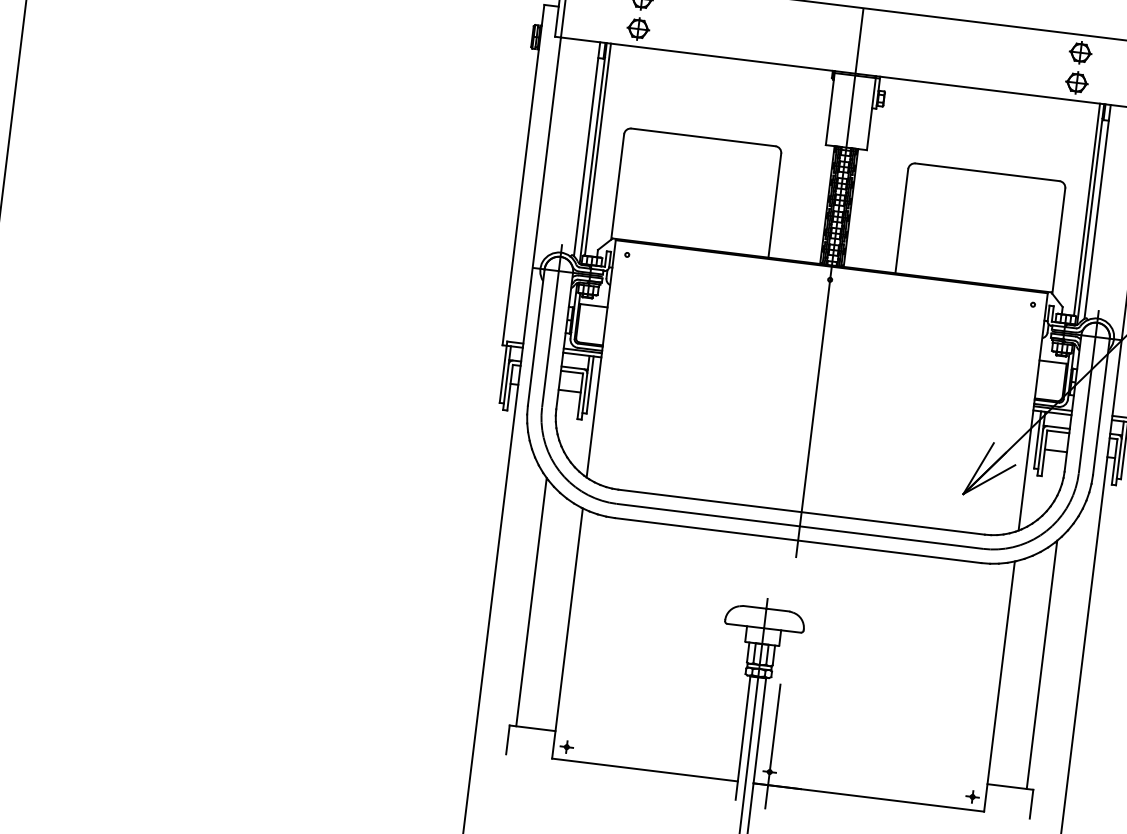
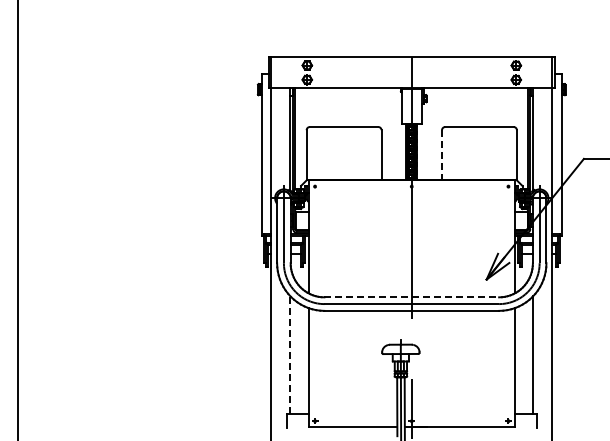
line: (902, 220) -> (442, 154), solid -> dashed
line: (803, 512) -> (412, 297), solid -> dashed
line: (532, 600) -> (290, 354), solid -> dashed

